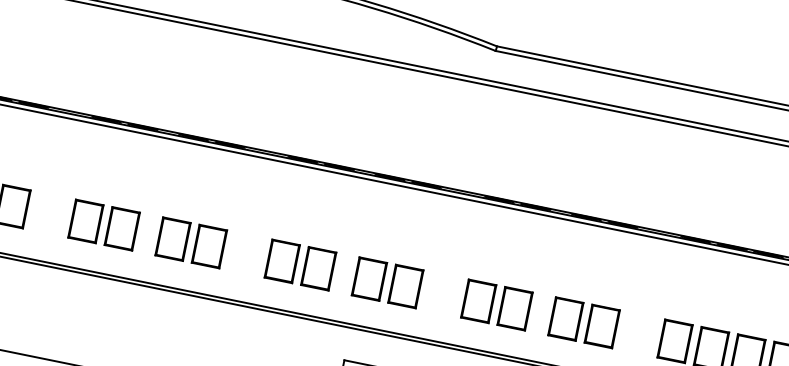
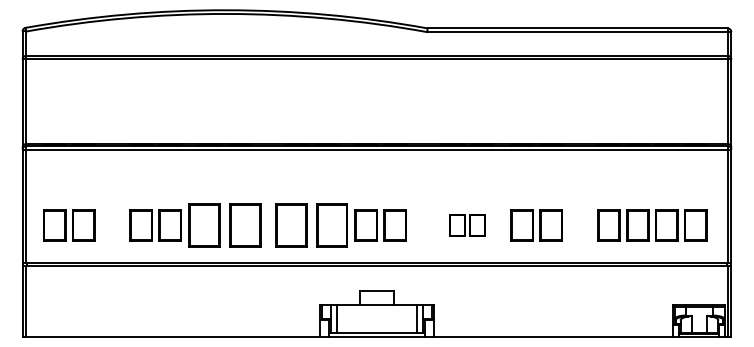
part: (190, 242) -> (224, 225), size x1.4
part: (300, 264) -> (311, 225), size x1.4
part: (496, 304) -> (467, 225), size x0.7

